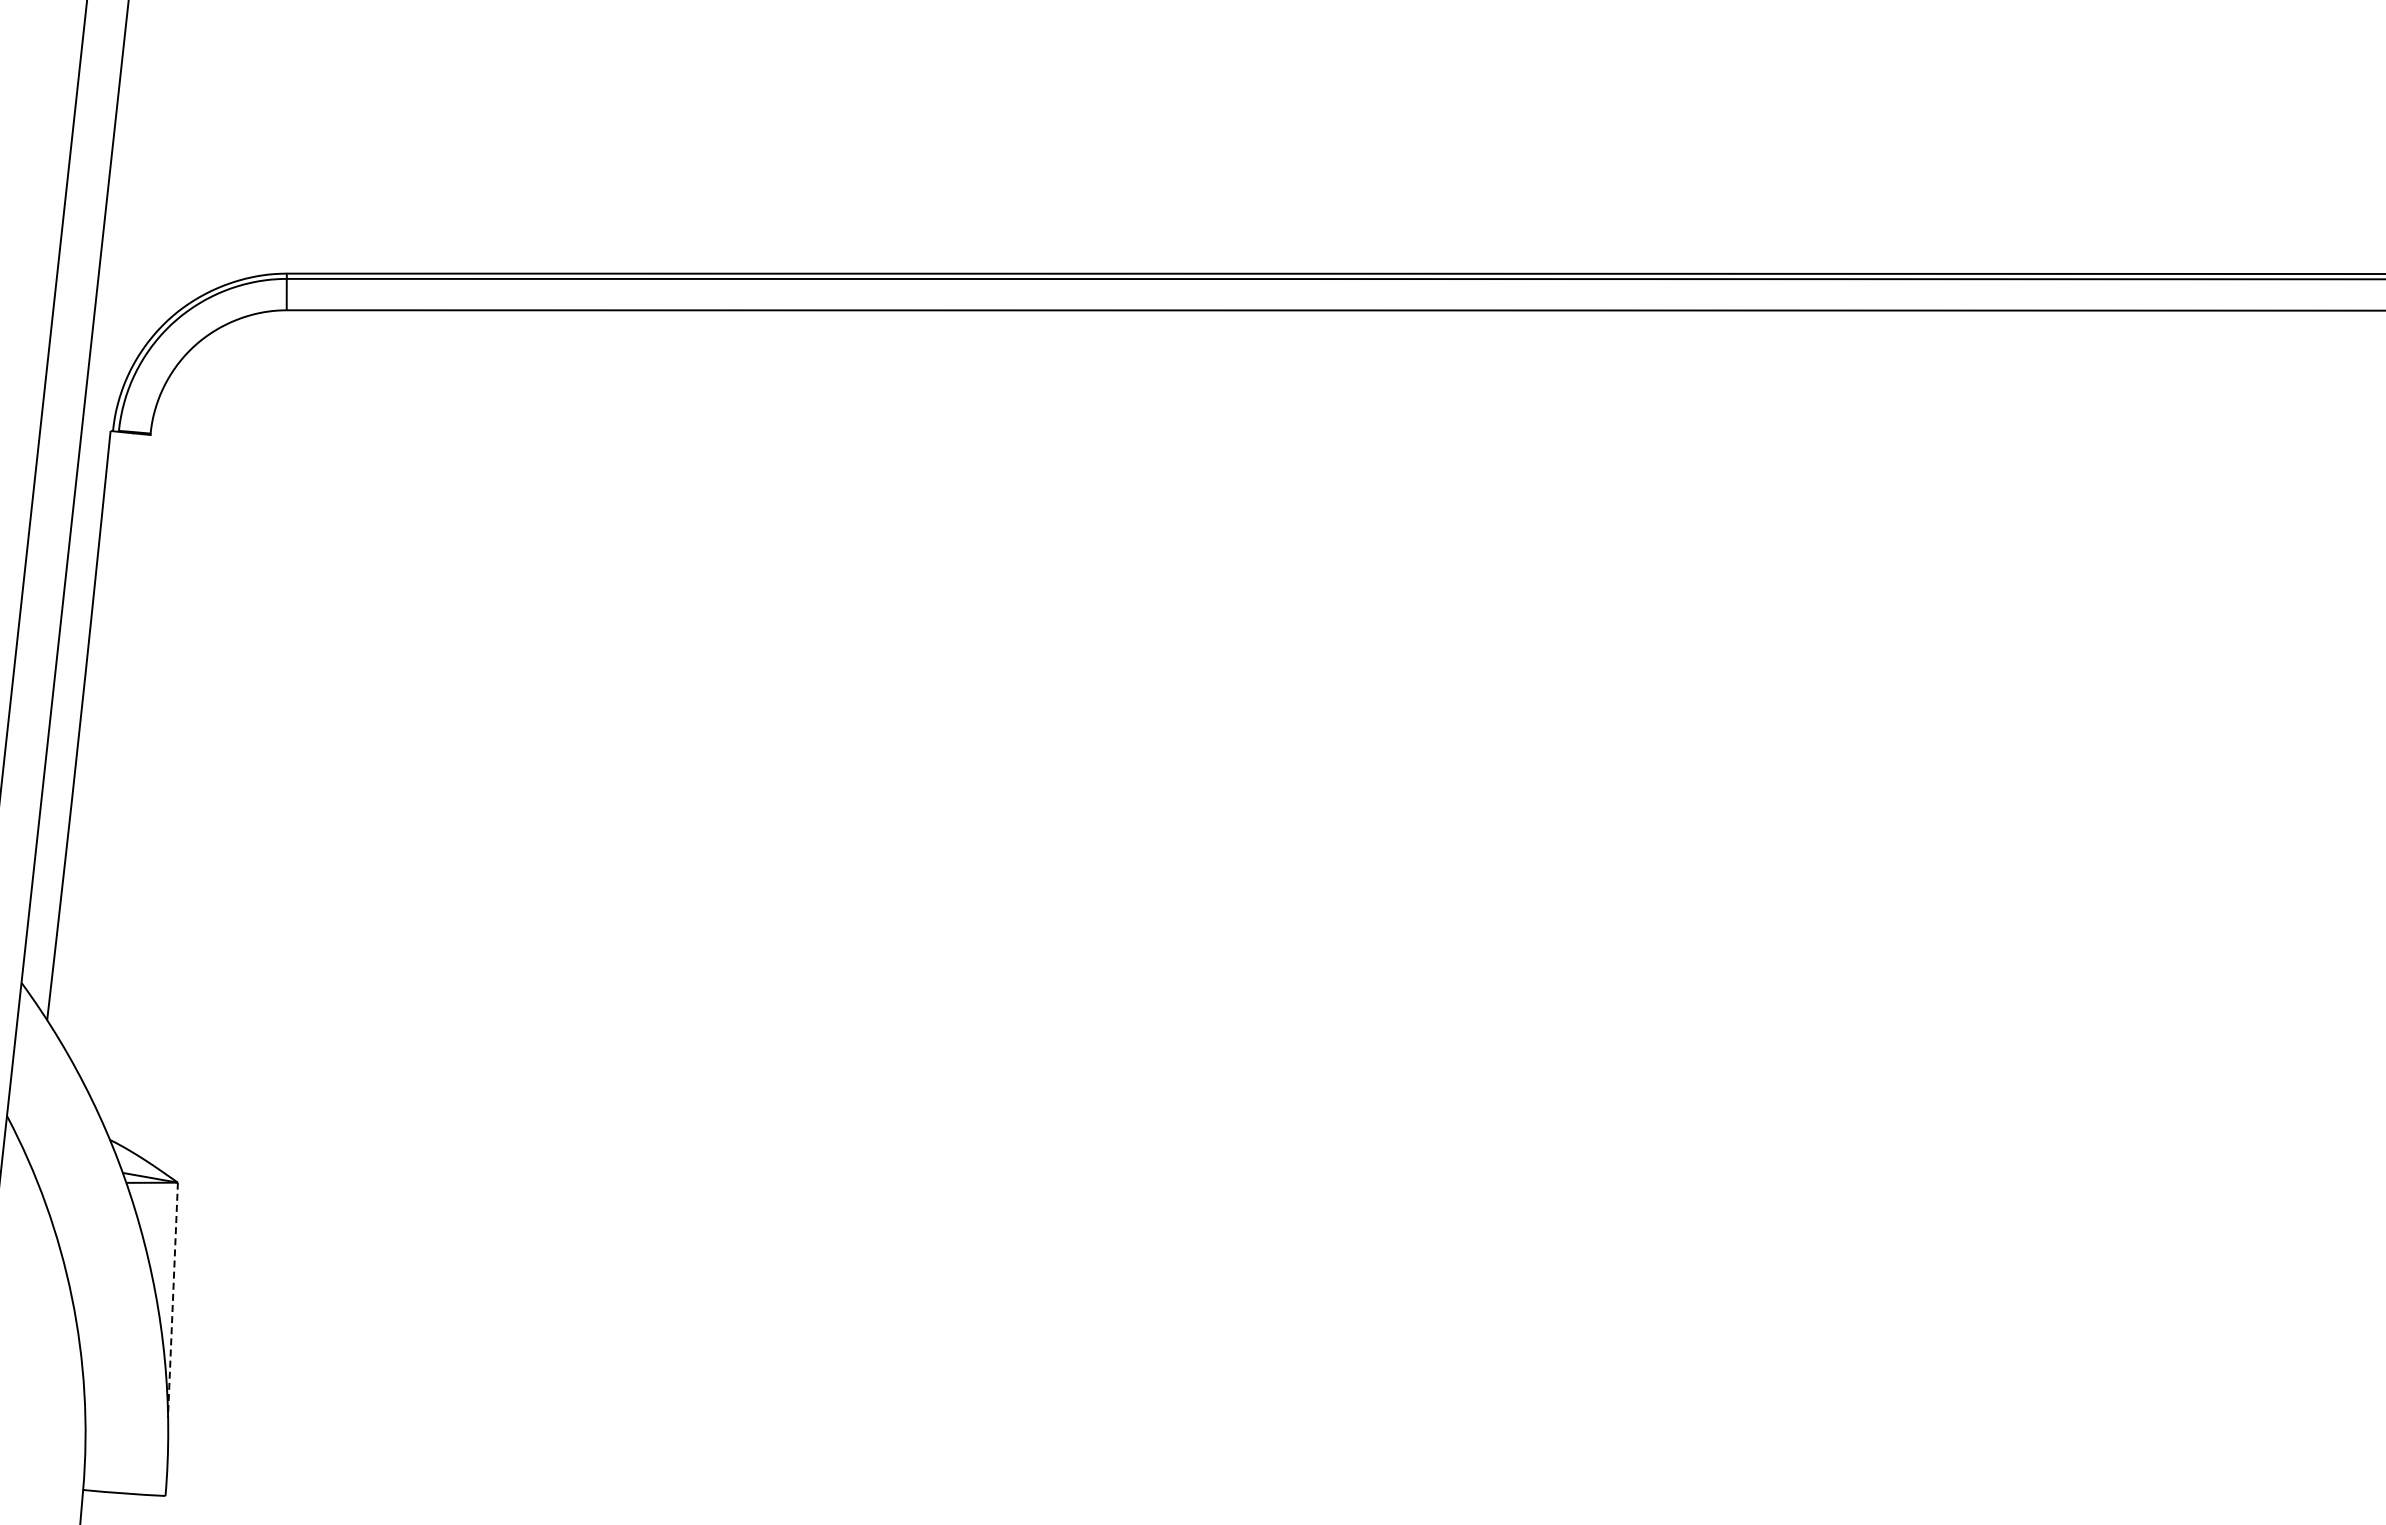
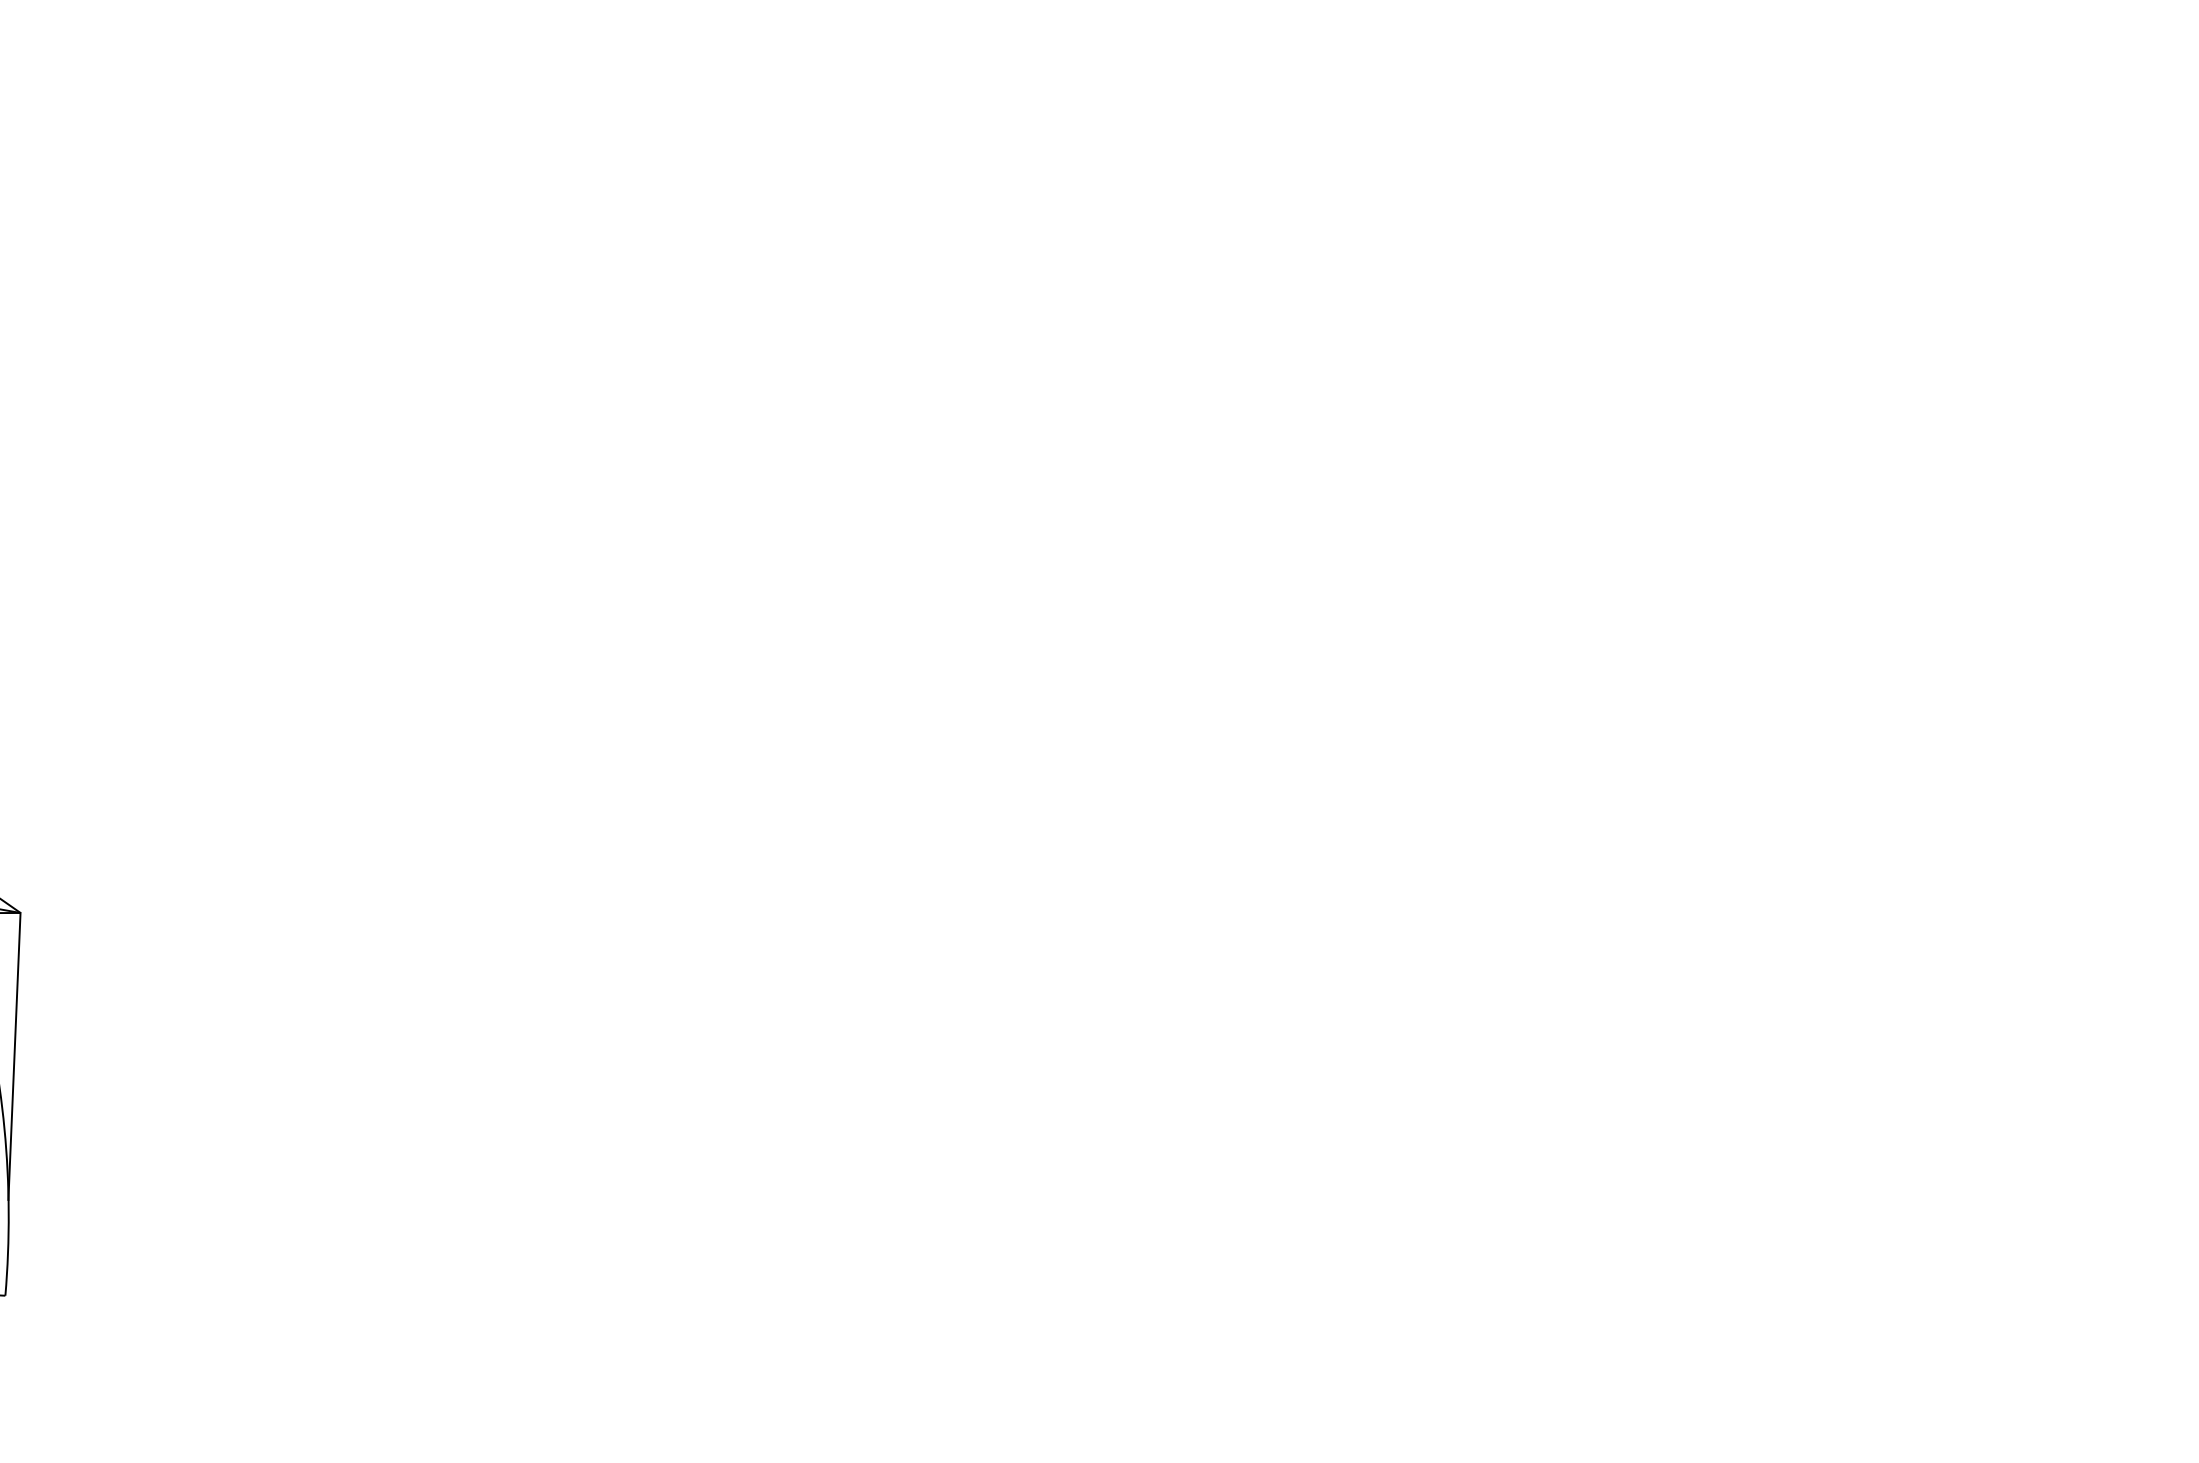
line: (172, 1300) -> (13, 1056), dashed -> solid

